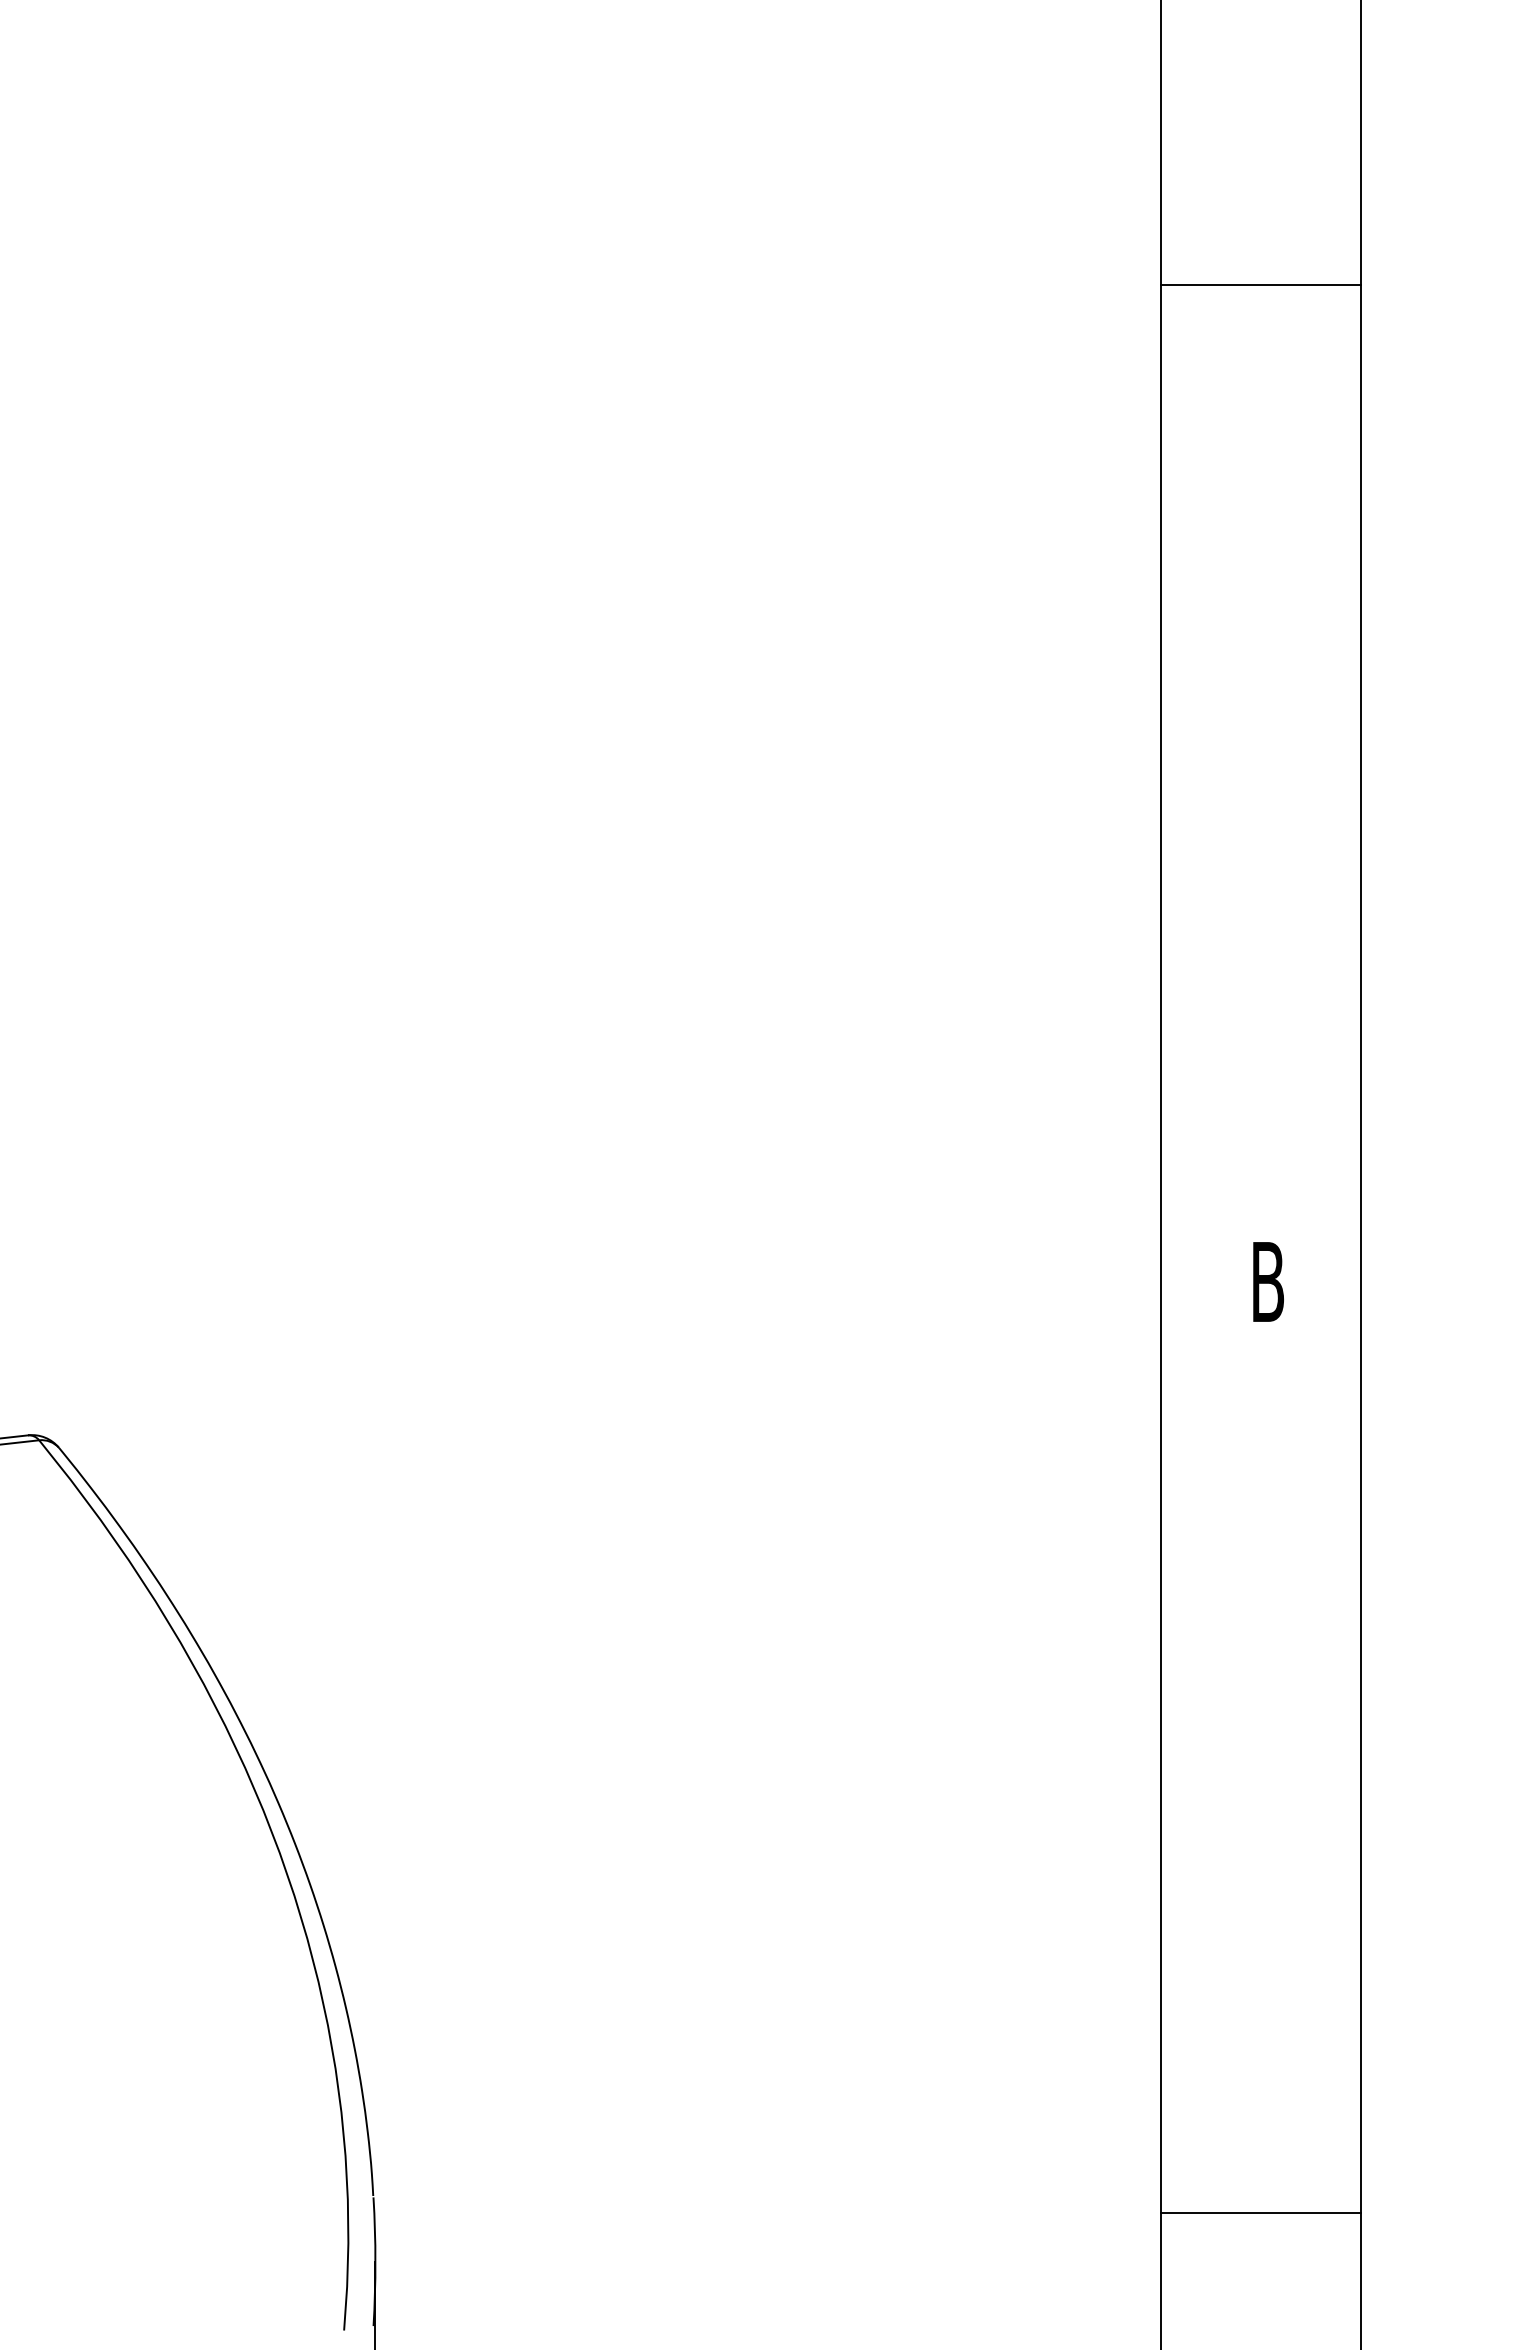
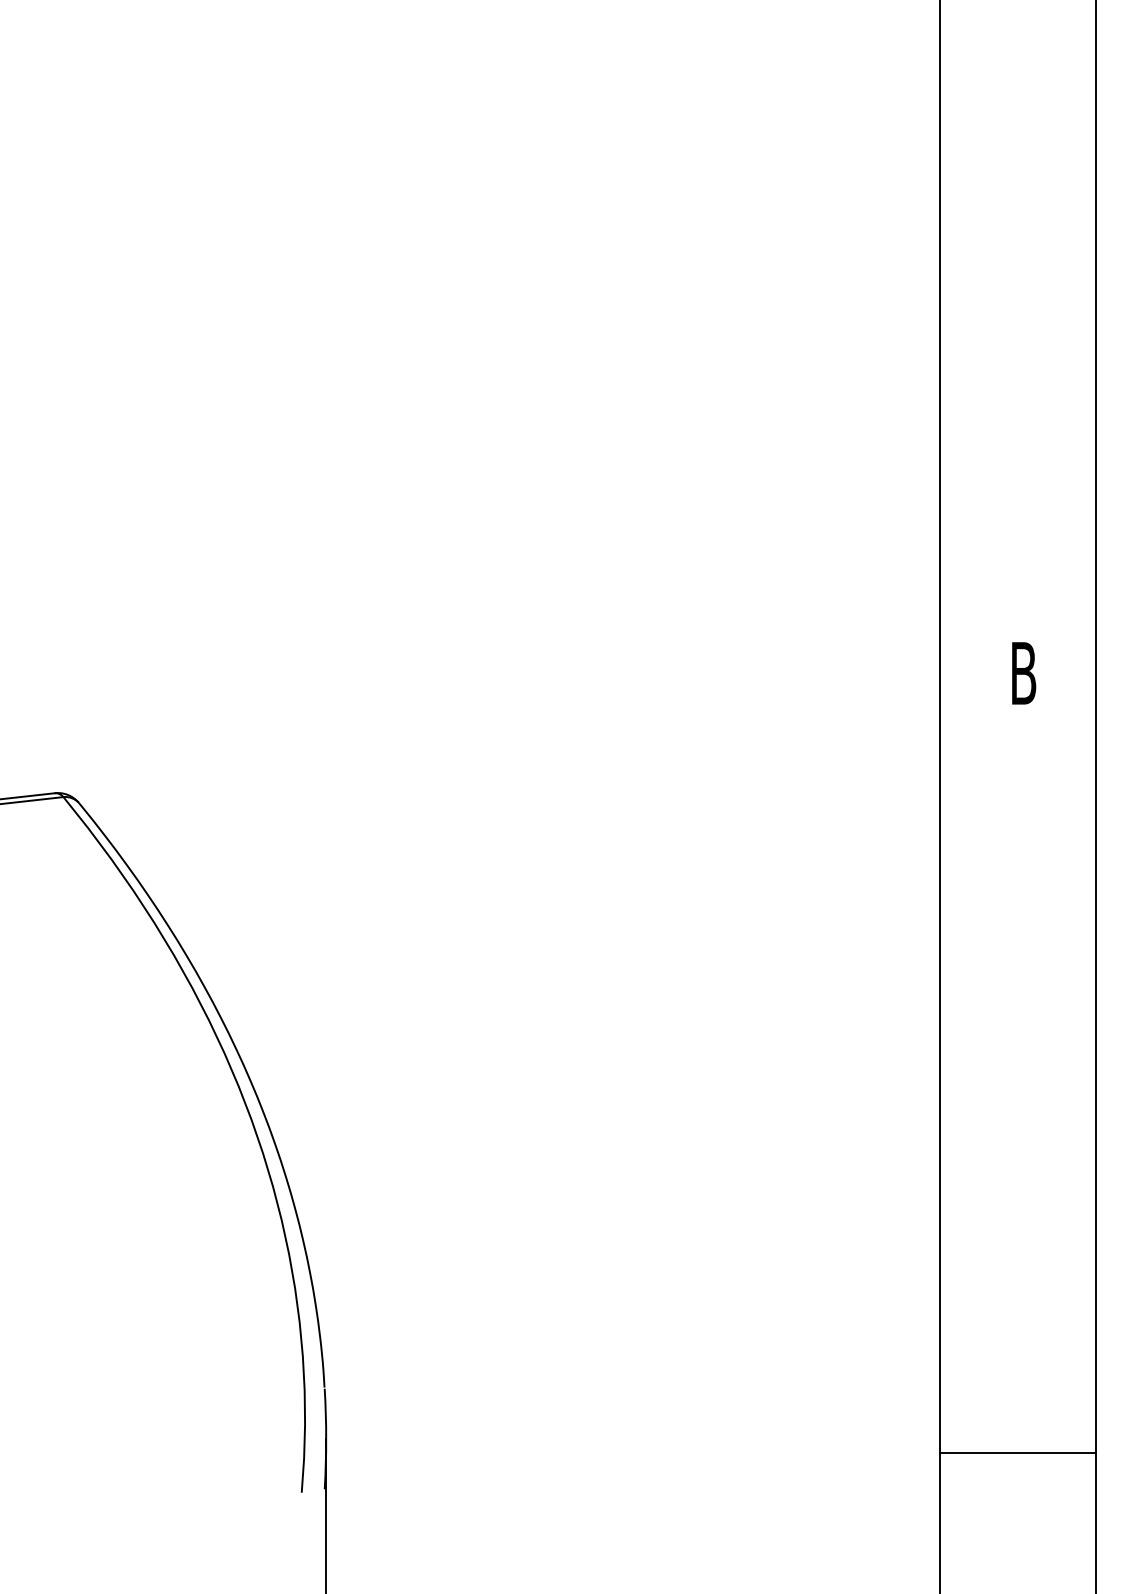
line: (1260, 2212) -> (1017, 1452), moved

